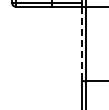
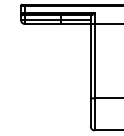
line: (81, 43) -> (90, 60), dashed -> solid

